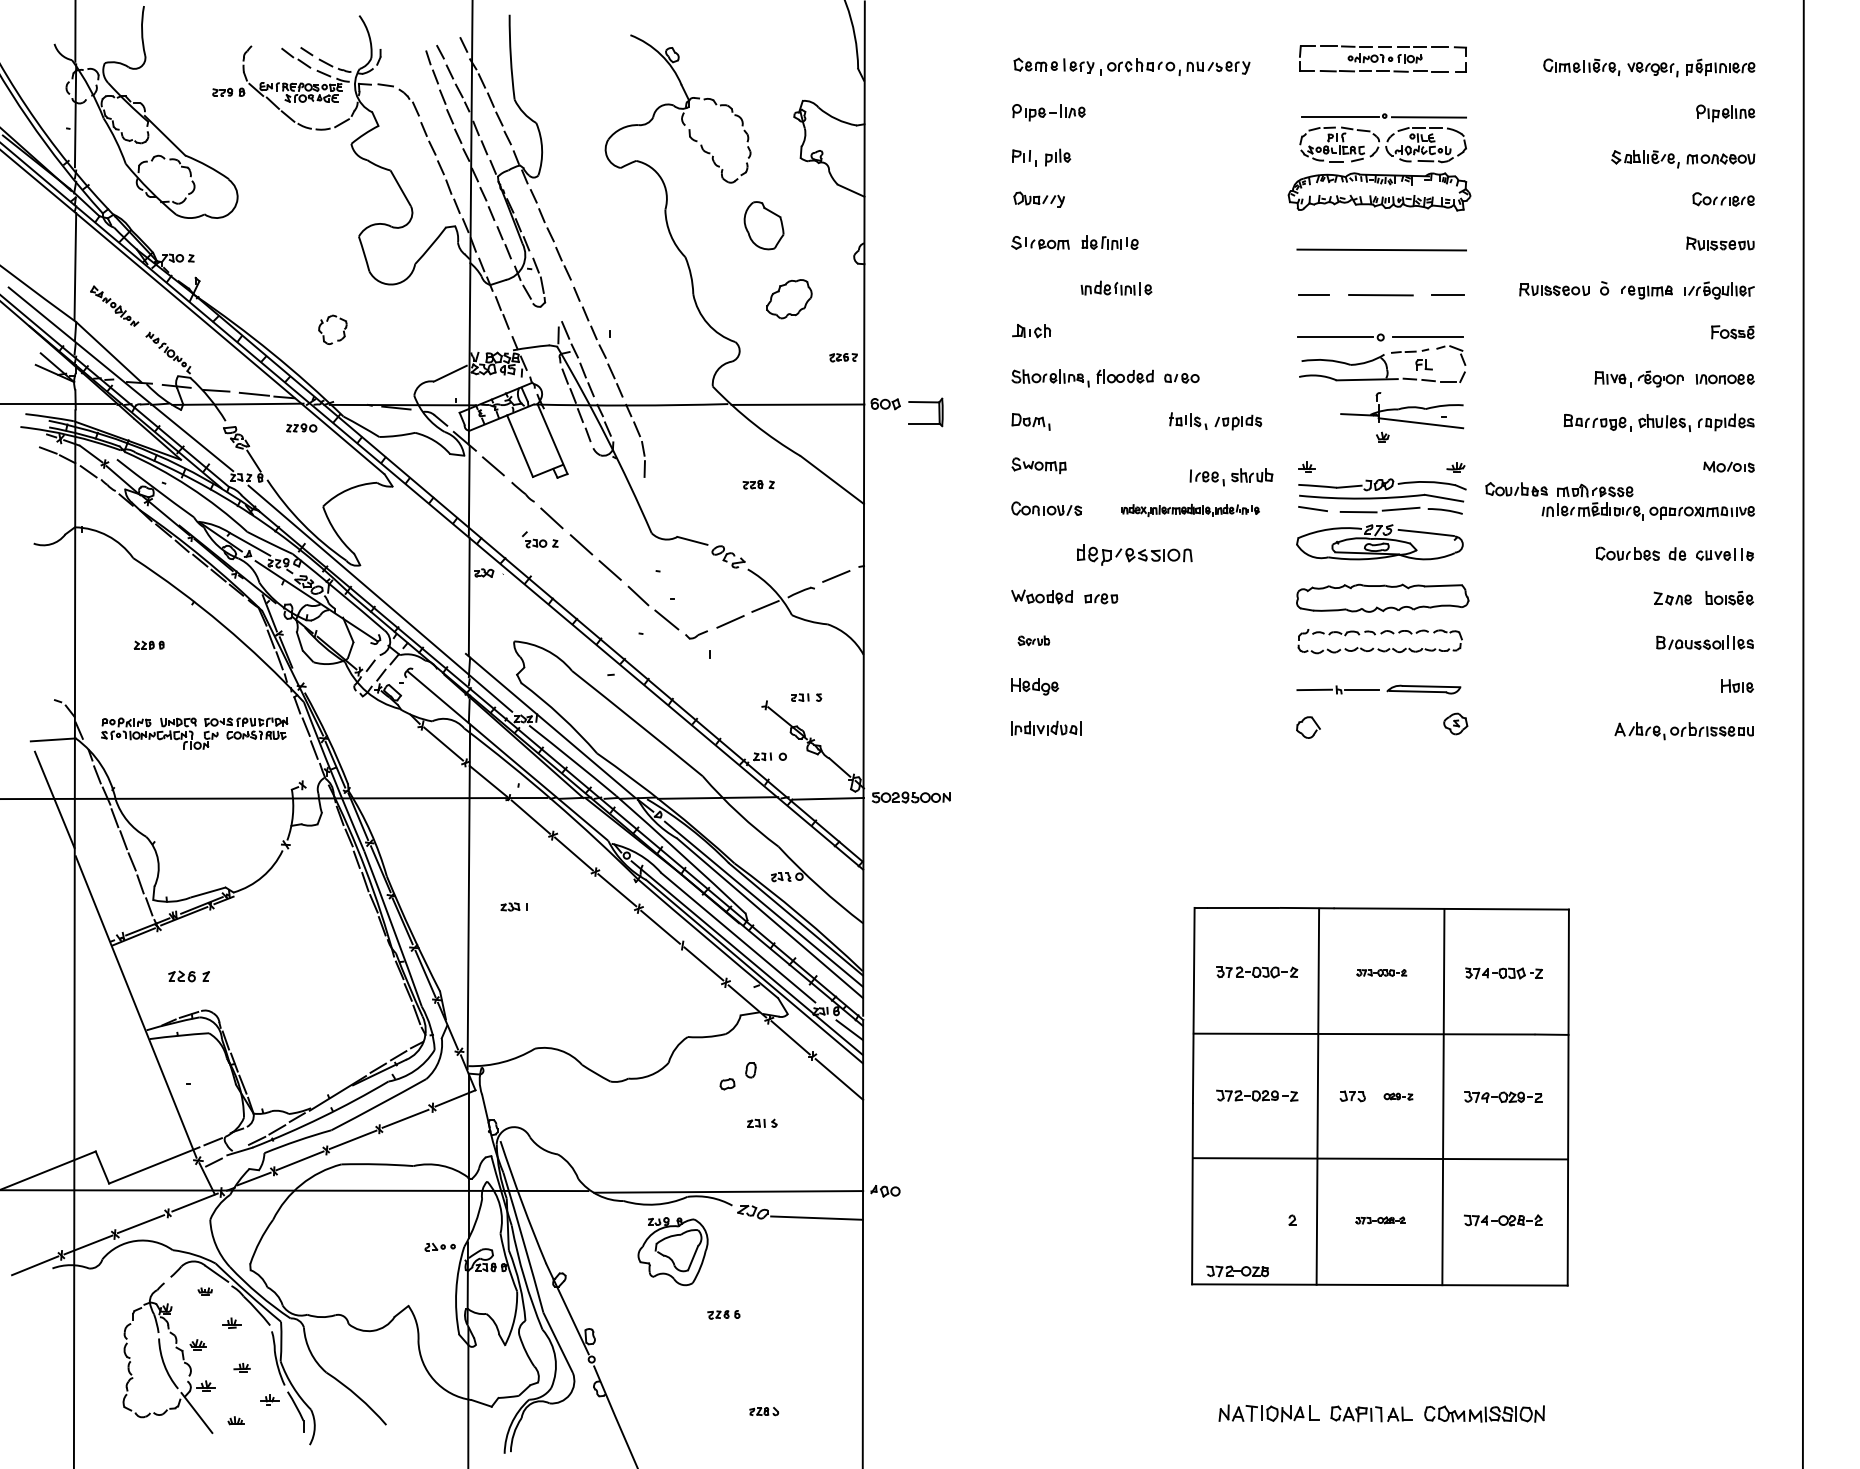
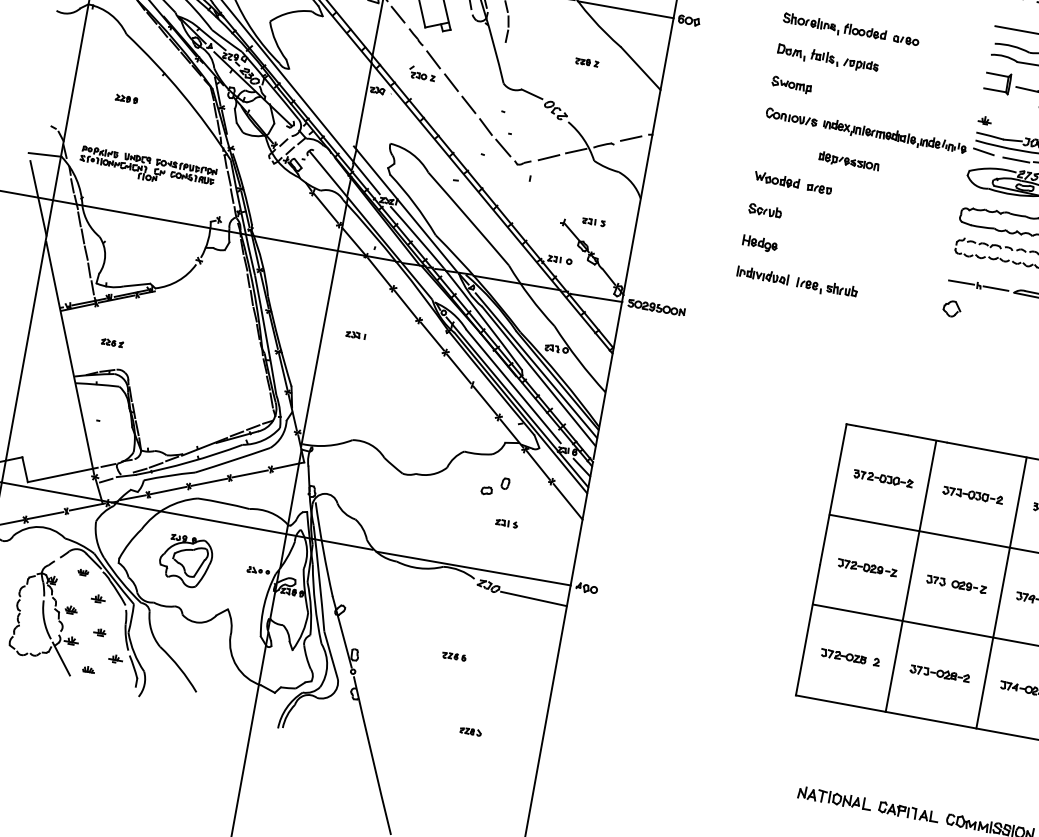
part: (925, 403) -> (998, 75), moved
part: (1215, 421) -> (844, 61), moved
part: (1231, 477) -> (827, 288), moved
part: (1190, 510) -> (895, 137), size x1.43
part: (1134, 554) -> (849, 161), size x0.71
part: (1033, 640) -> (765, 210), size x1.43
part: (1381, 972) -> (973, 495), size x1.67
part: (188, 975) -> (112, 342), size x0.71
part: (1398, 1096) -> (969, 586), size x1.67
part: (1380, 1220) -> (940, 673), size x1.67
part: (672, 1251) -> (185, 561), moved
part: (1237, 1271) -> (843, 656), moved

